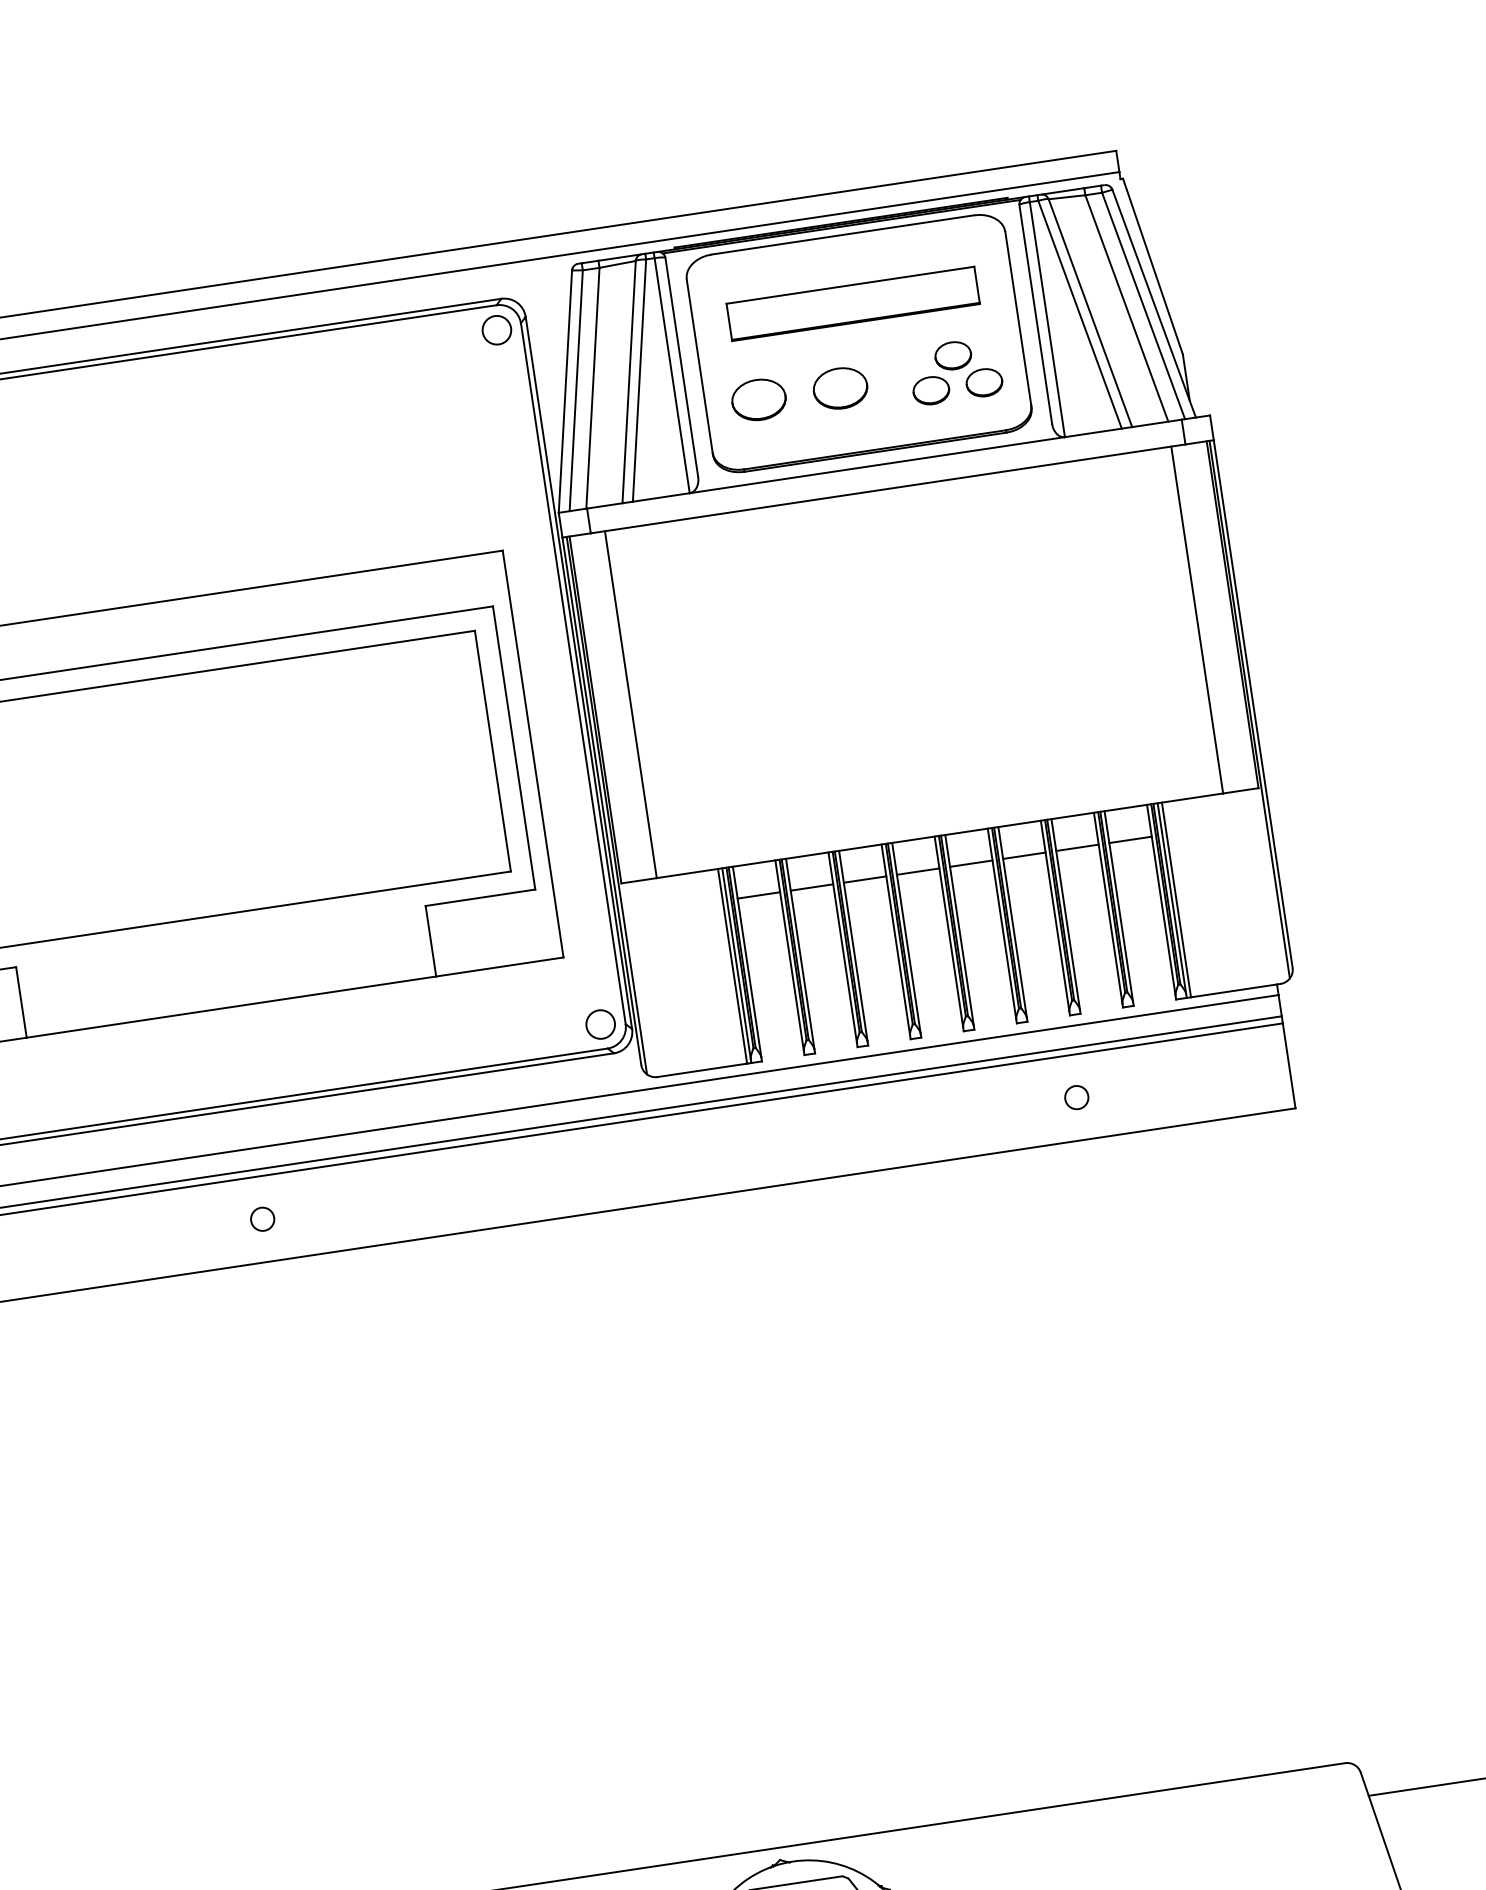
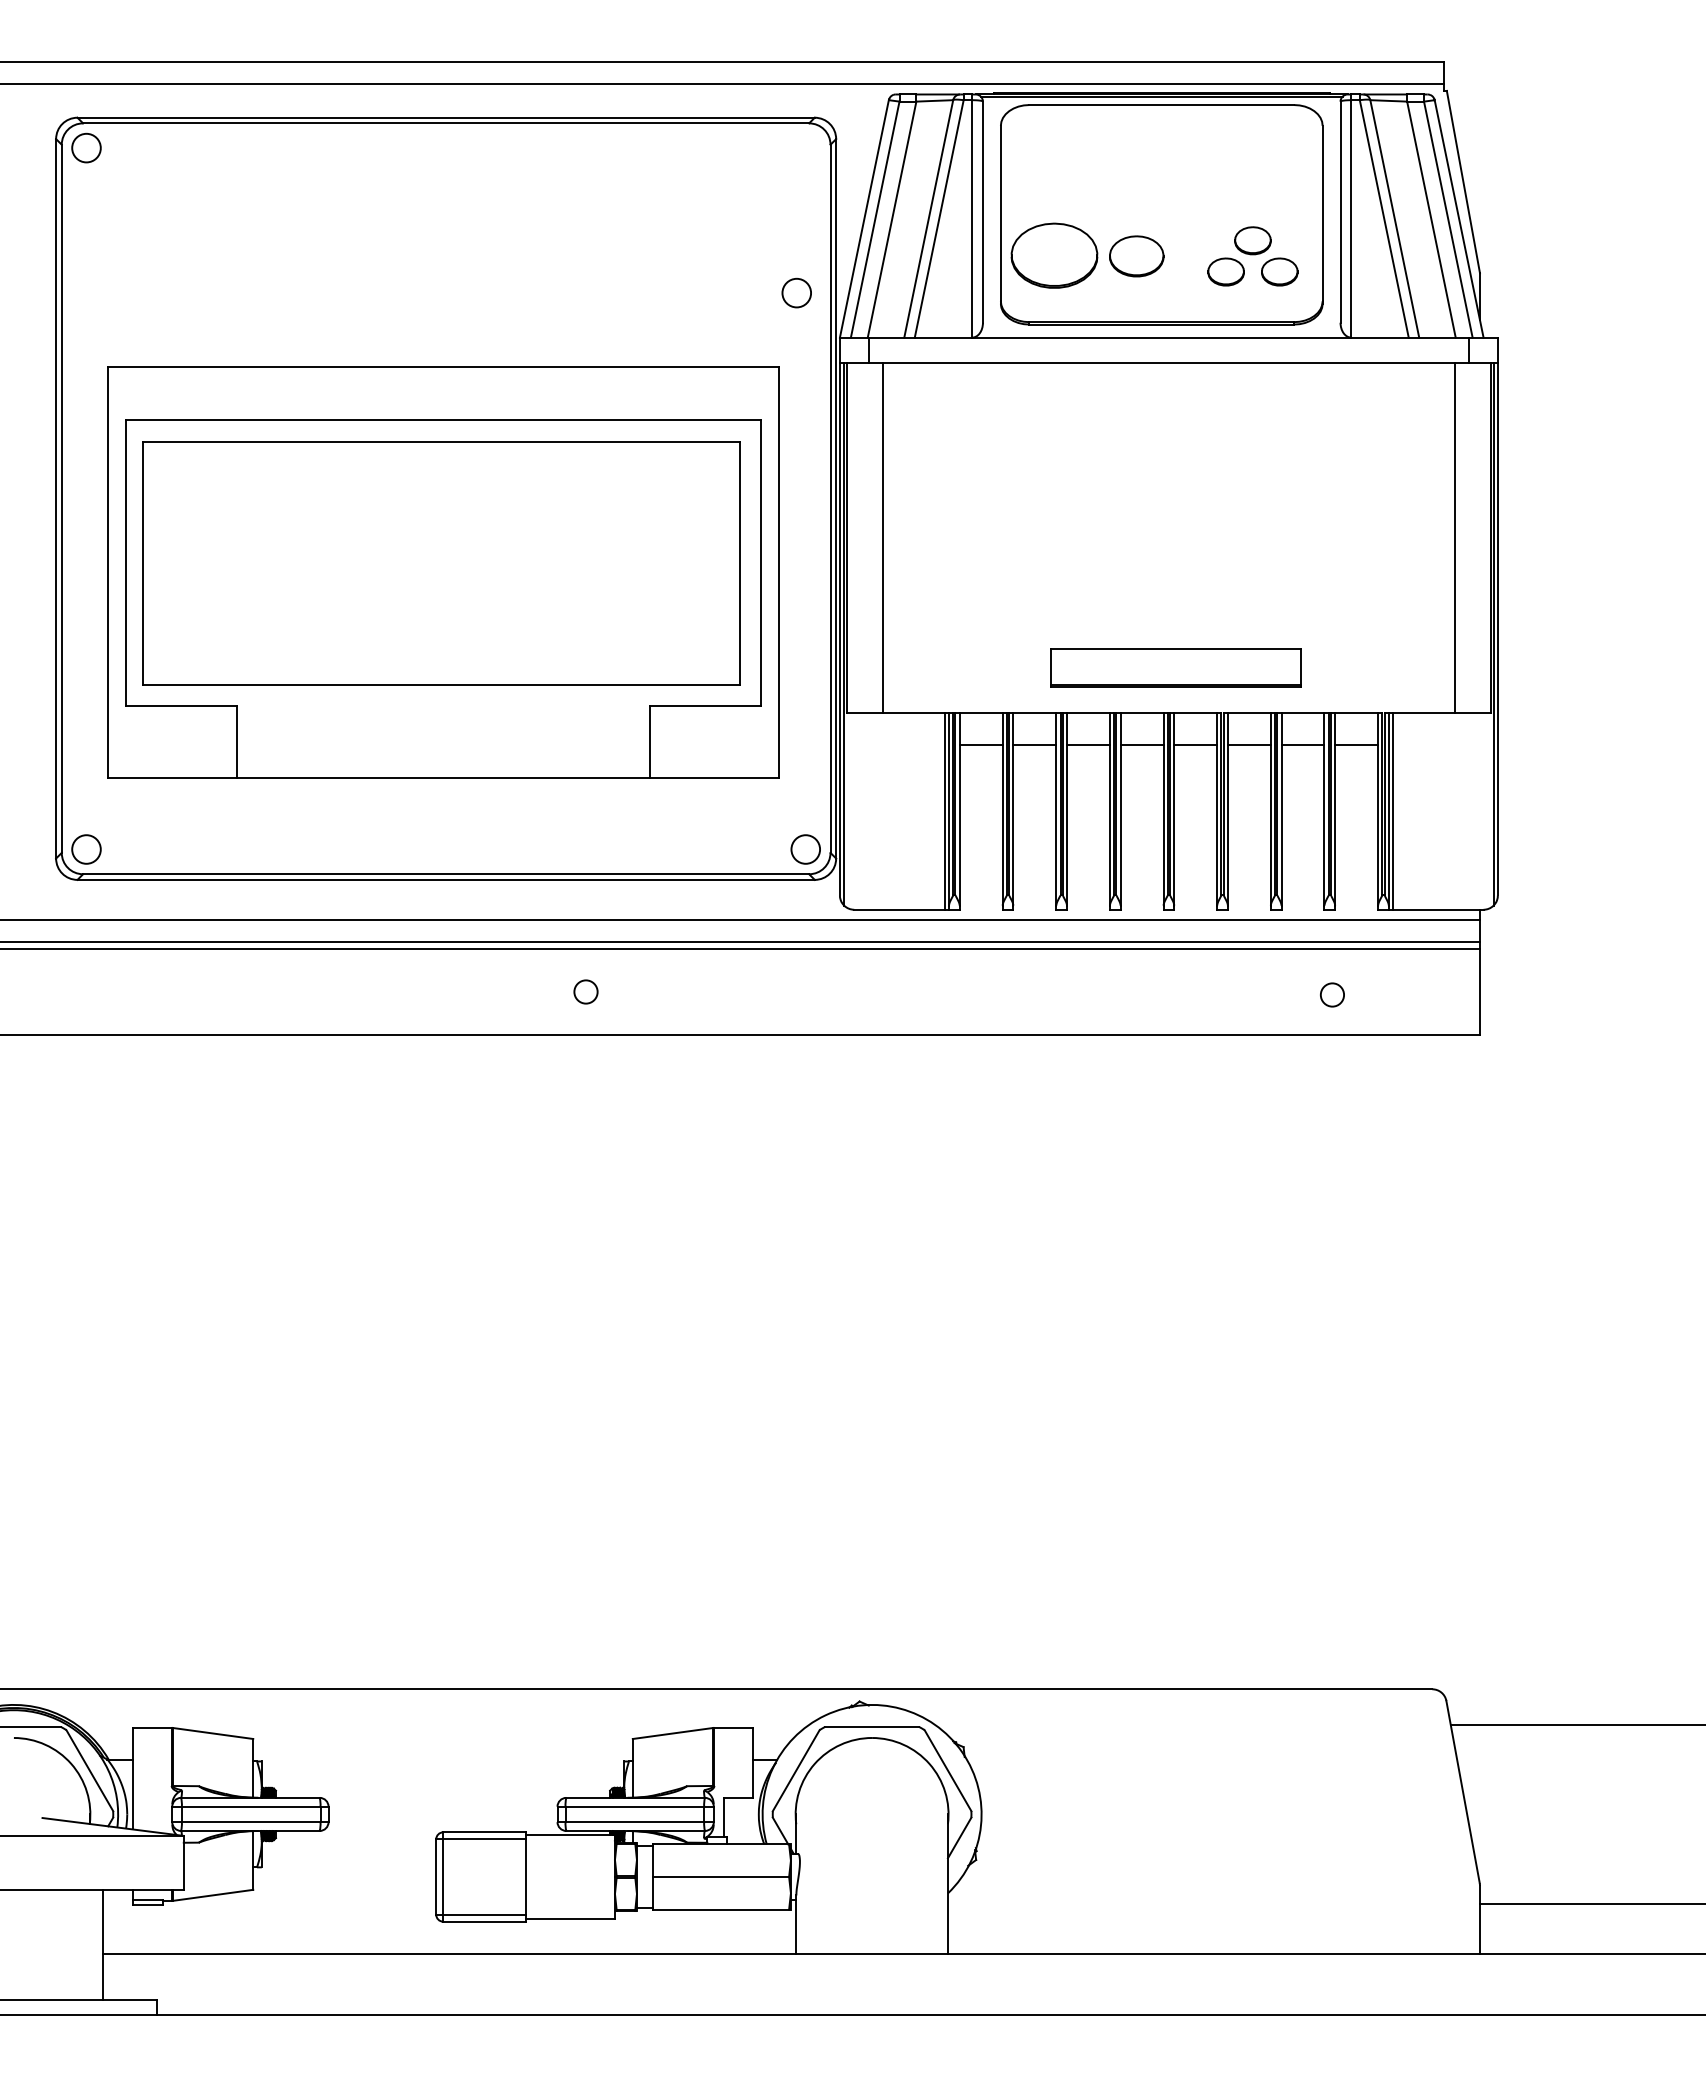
part: (852, 303) -> (1175, 667), moved
circle: (496, 329) -> (796, 292), moved
part: (759, 399) -> (1054, 255), size x1.6
circle: (1076, 1097) -> (1332, 994), moved
circle: (262, 1218) -> (585, 991), moved

